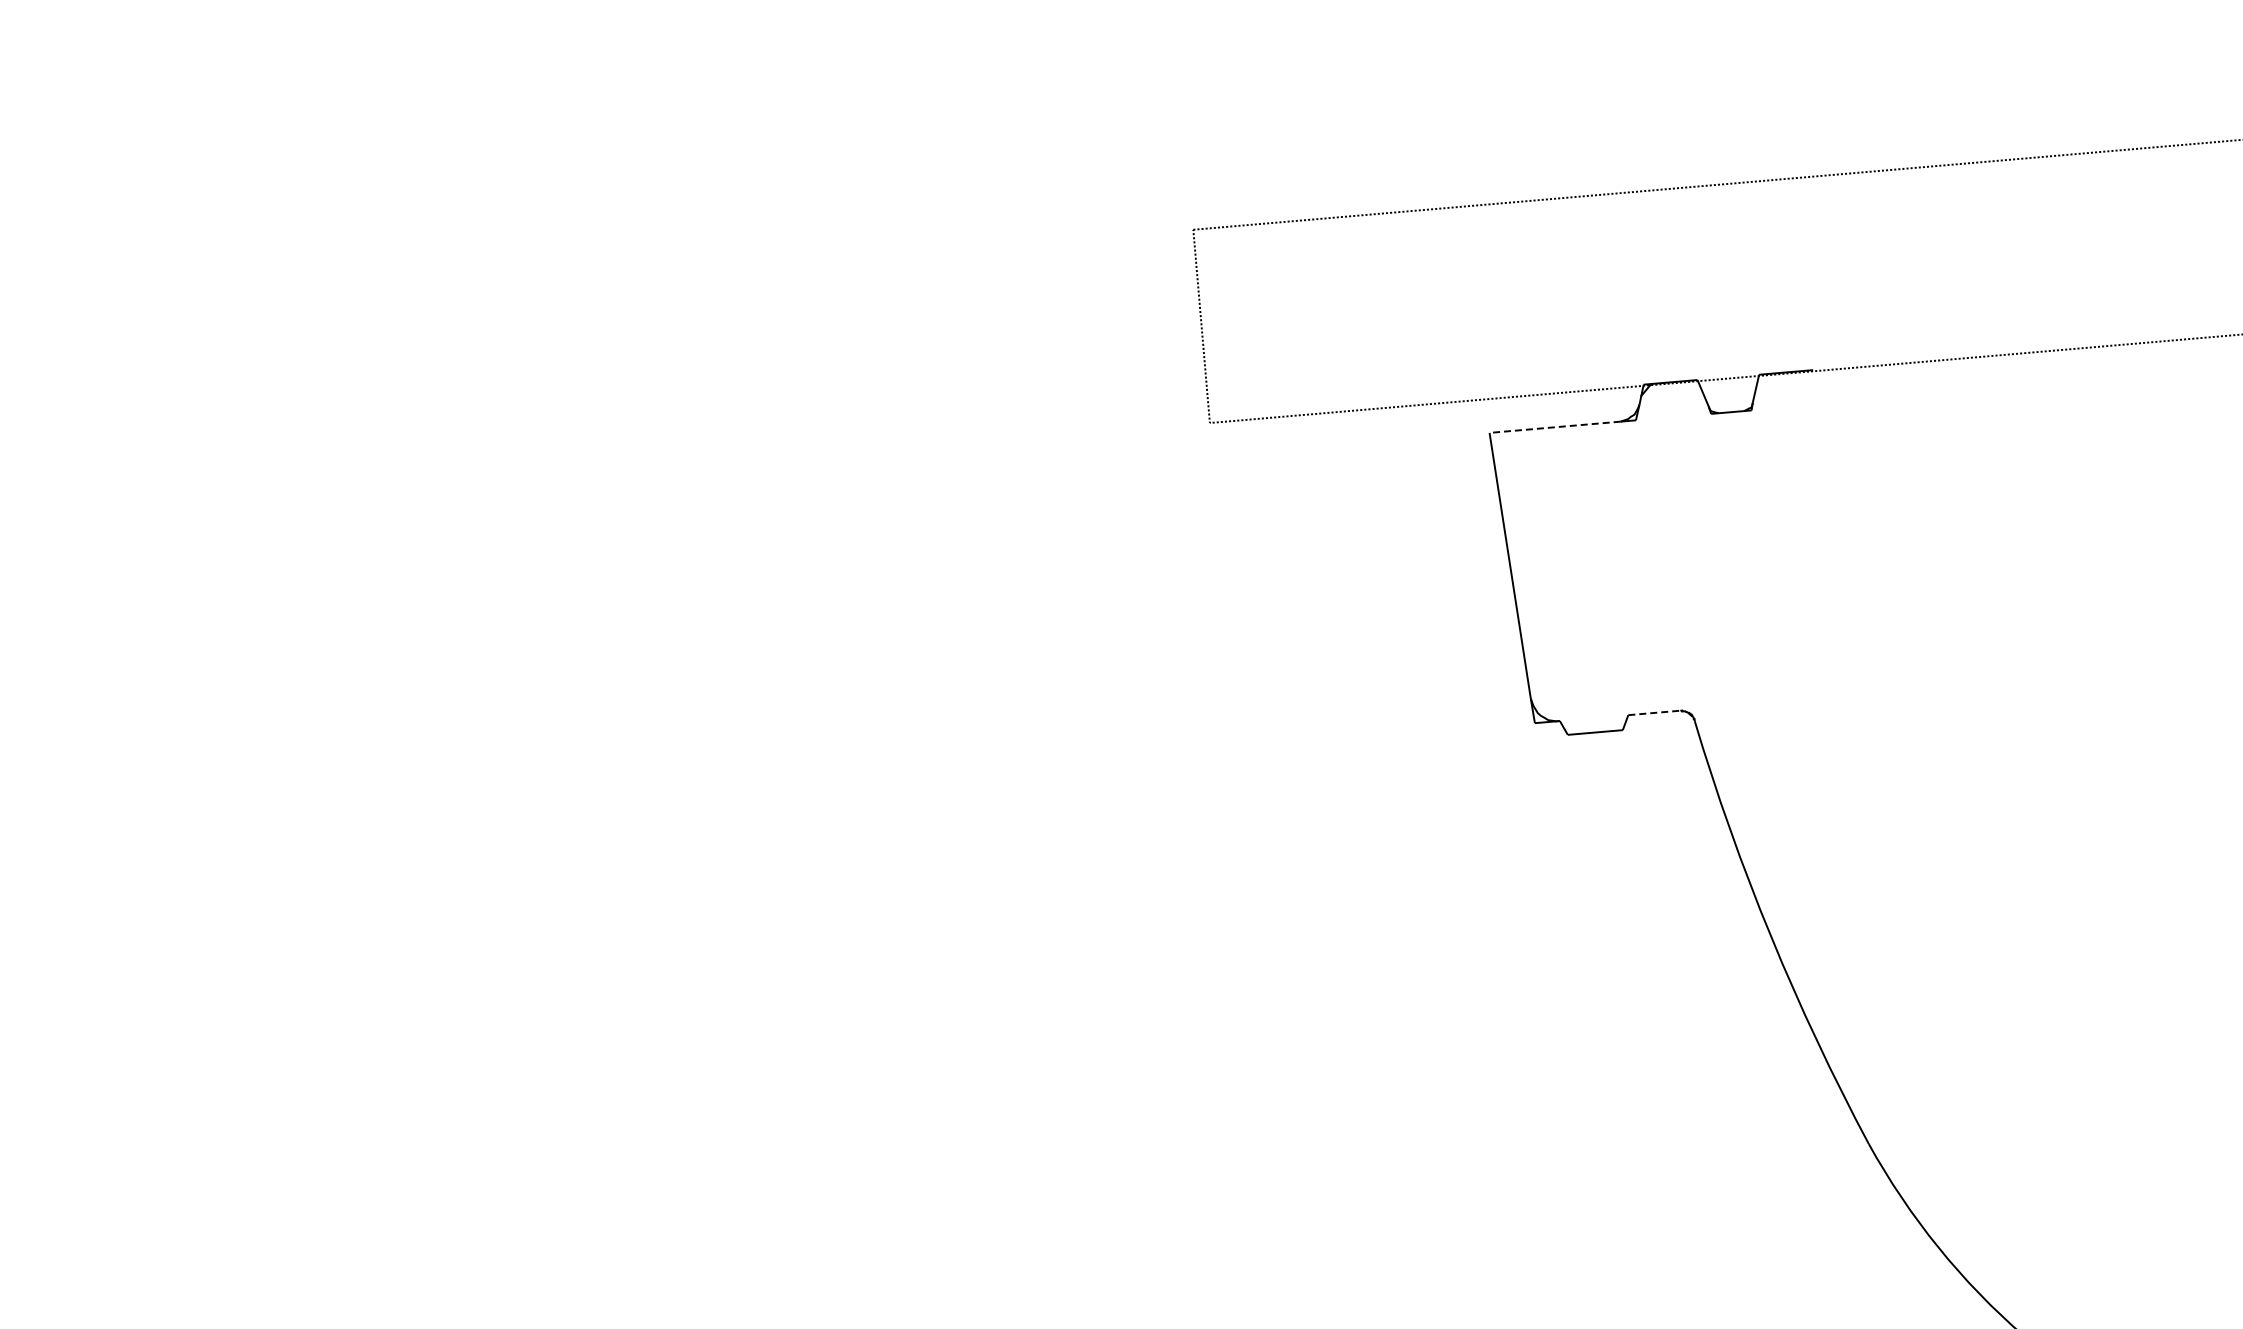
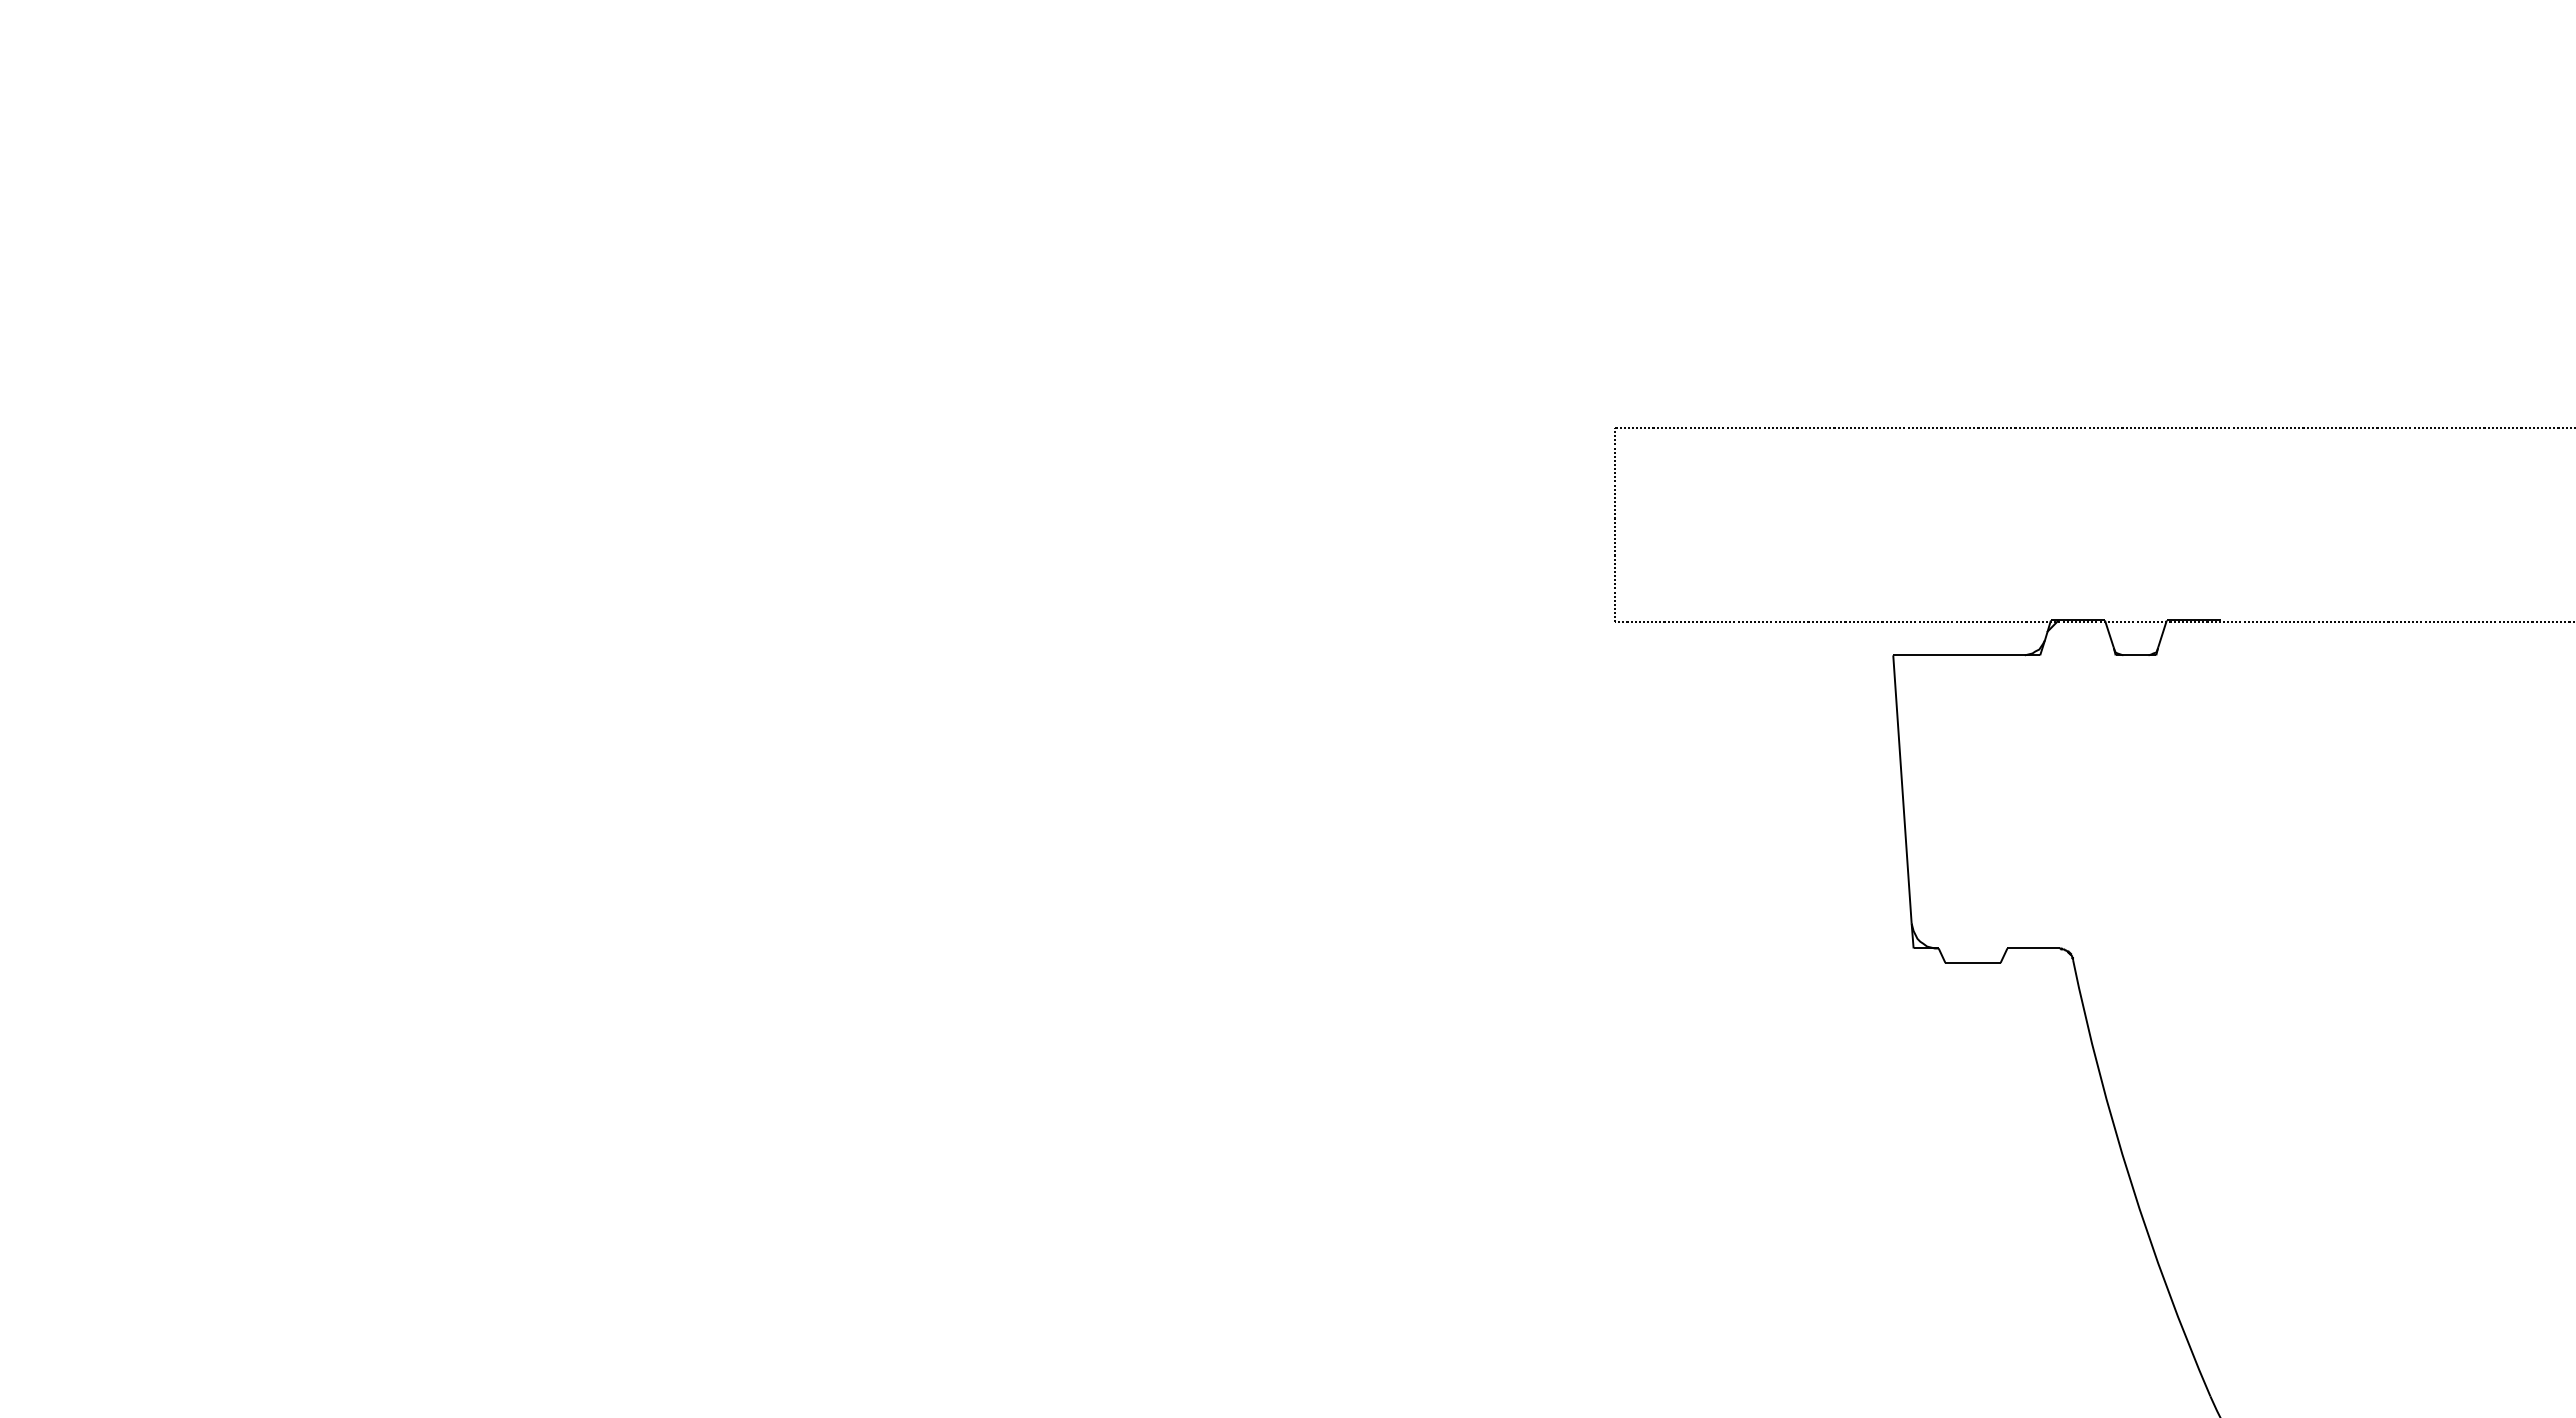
line: (1555, 427) -> (1959, 655), dashed -> solid
line: (1654, 712) -> (2033, 948), dashed -> solid

